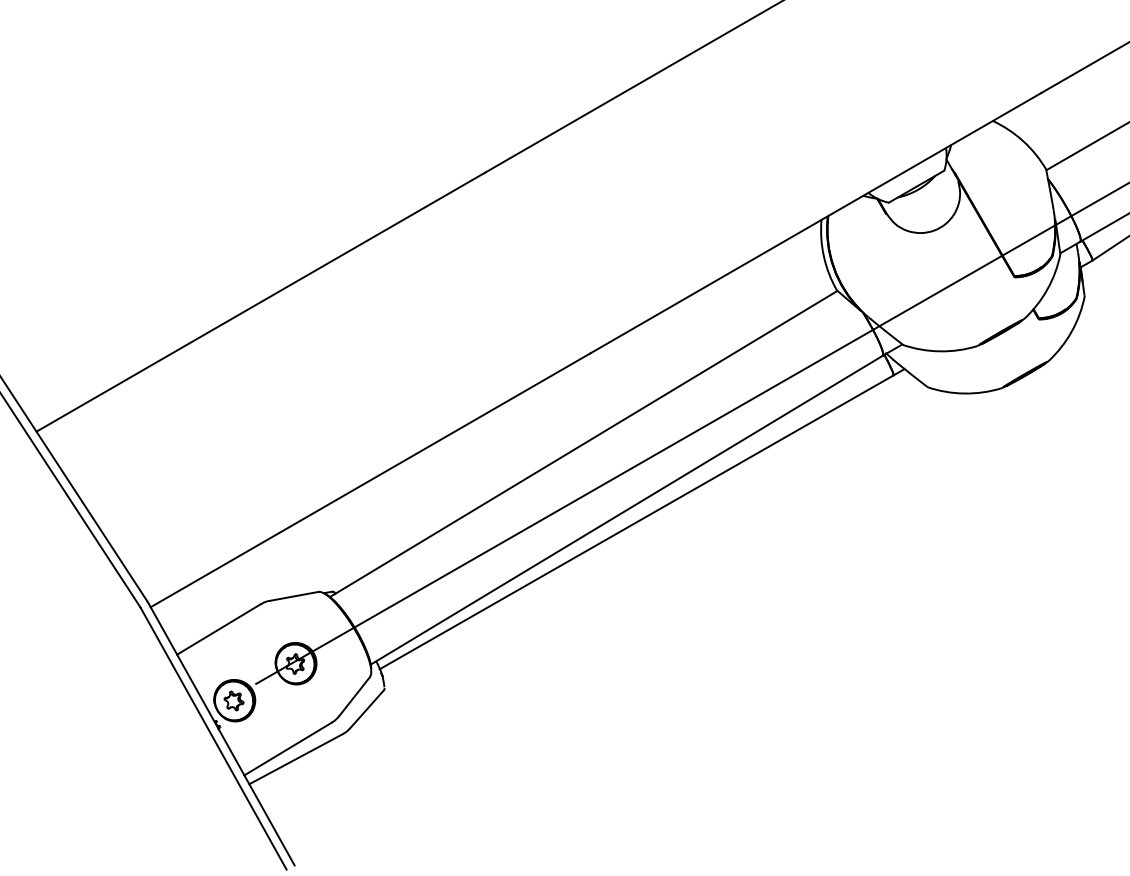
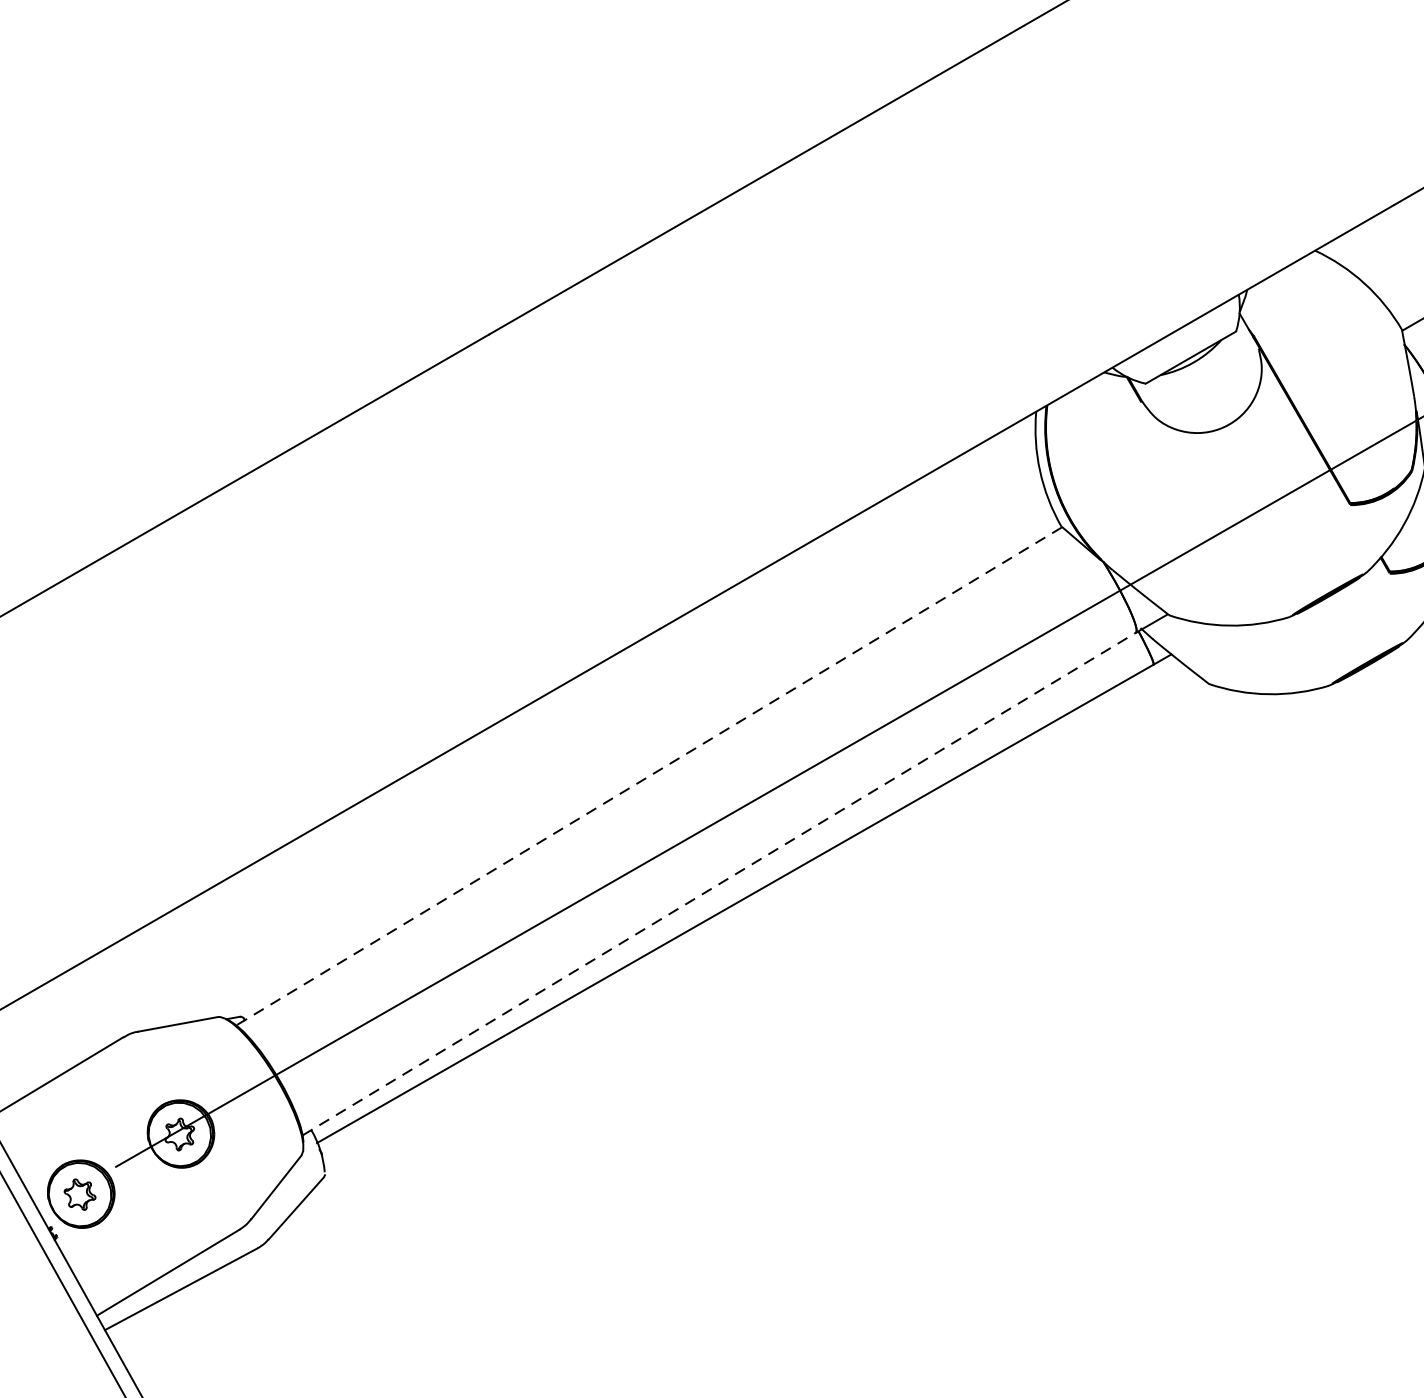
line: (583, 444) -> (648, 777), solid -> dashed
line: (626, 510) -> (718, 884), solid -> dashed

